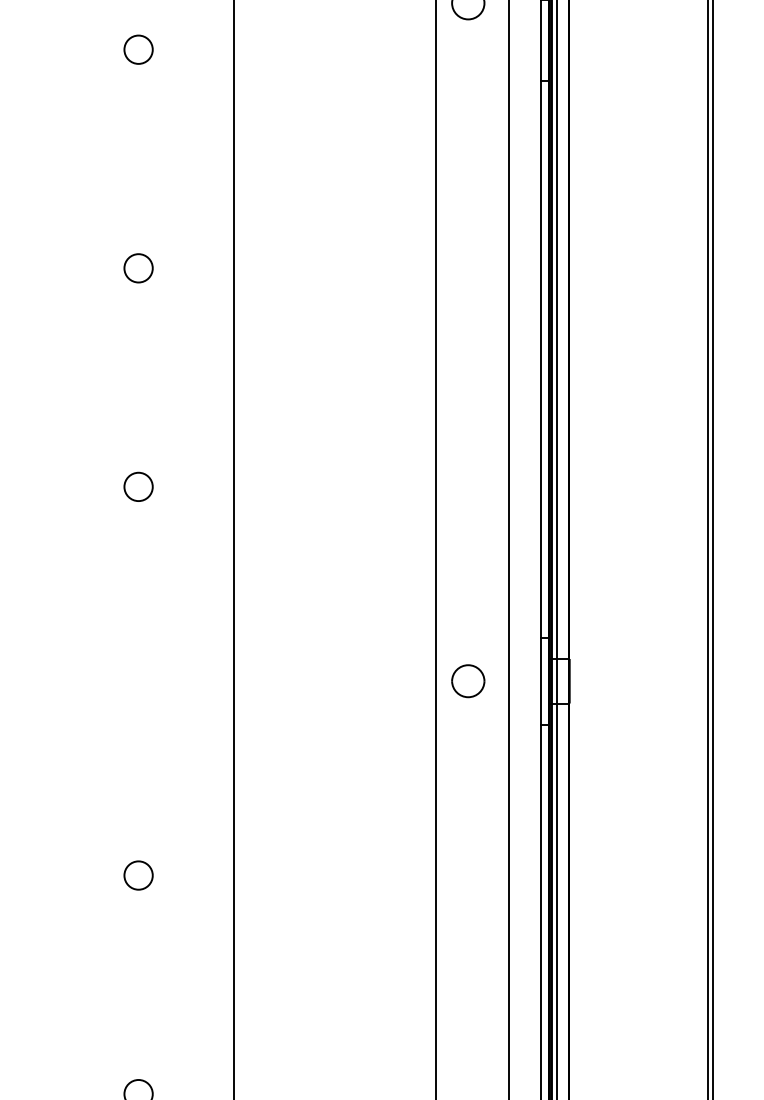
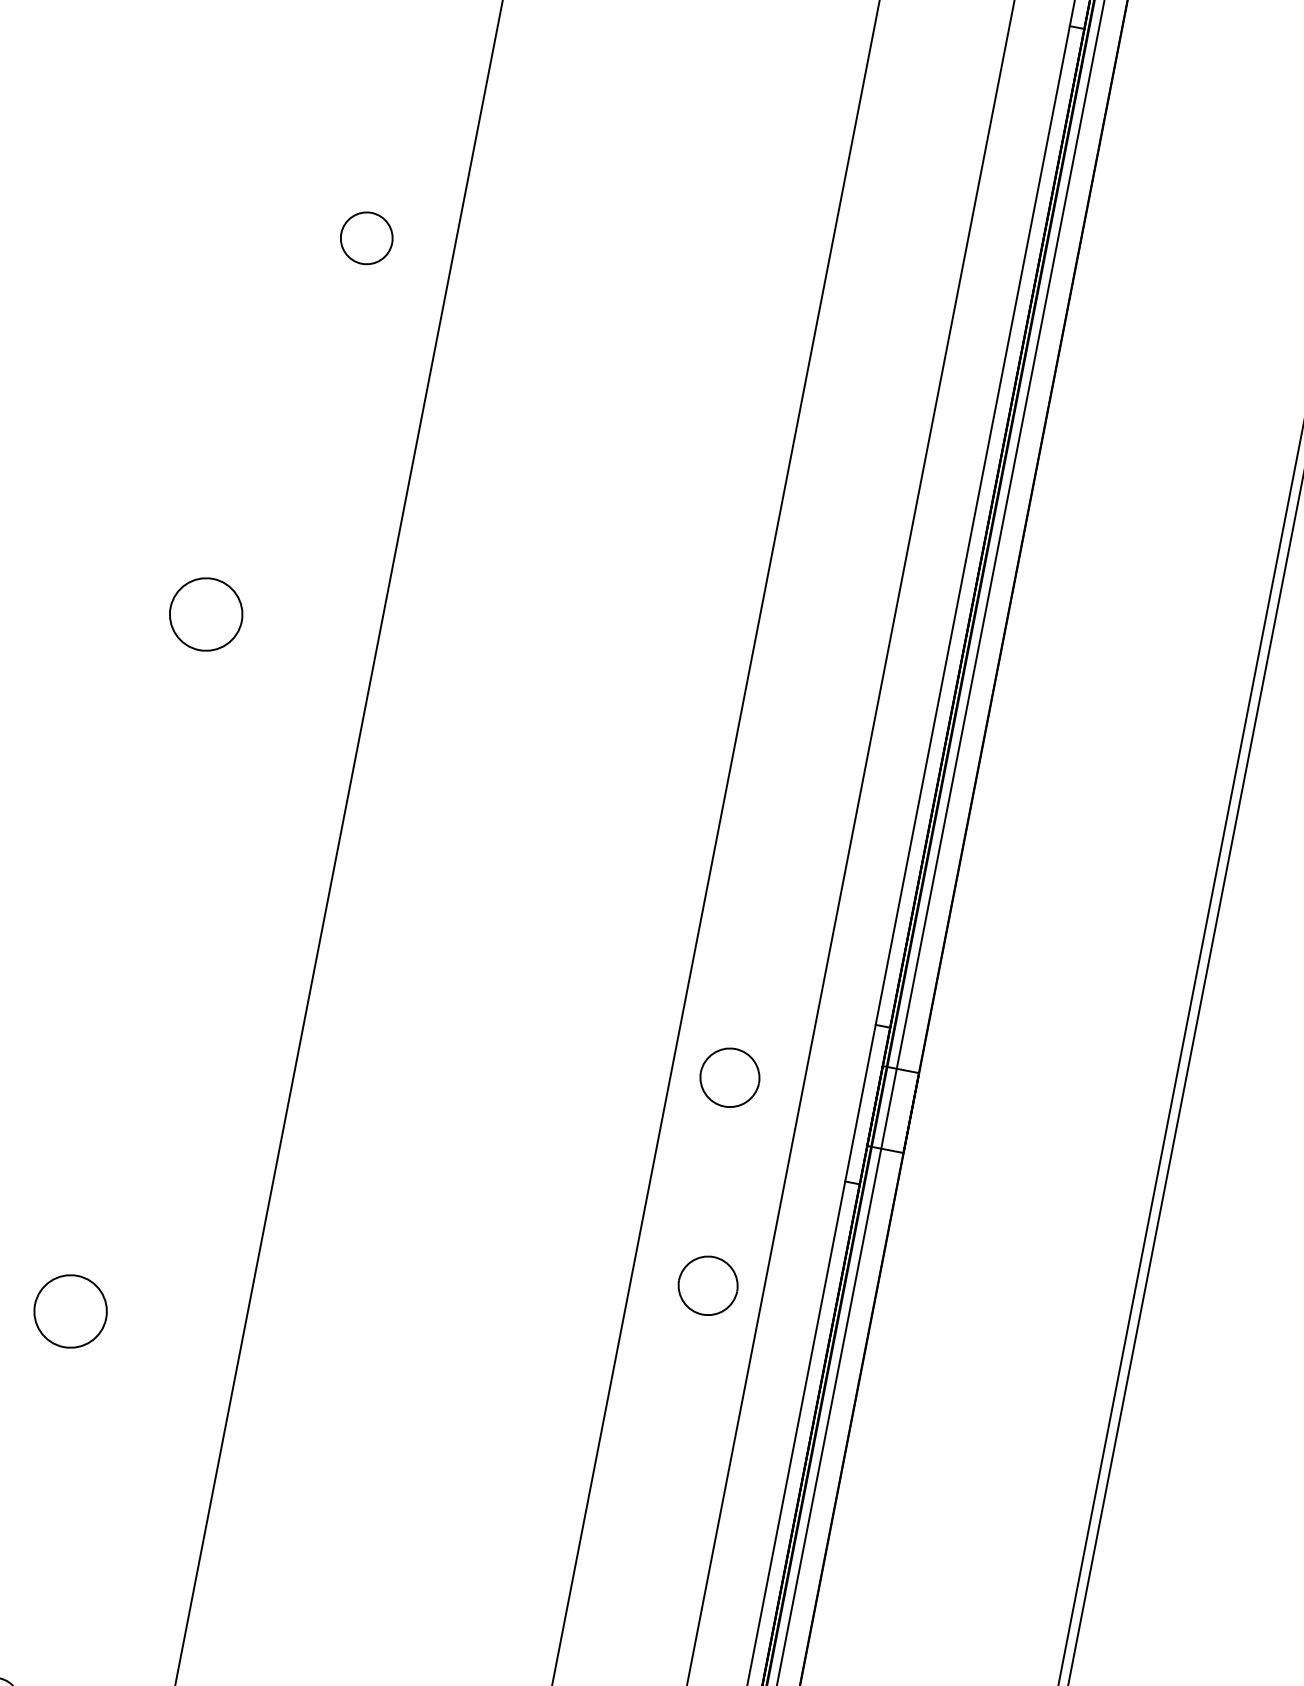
circle: (138, 268) -> (366, 238), moved
circle: (138, 486) -> (206, 613), size x1.4
part: (478, 795) -> (708, 1286), added
circle: (138, 875) -> (70, 1311), size x1.4

